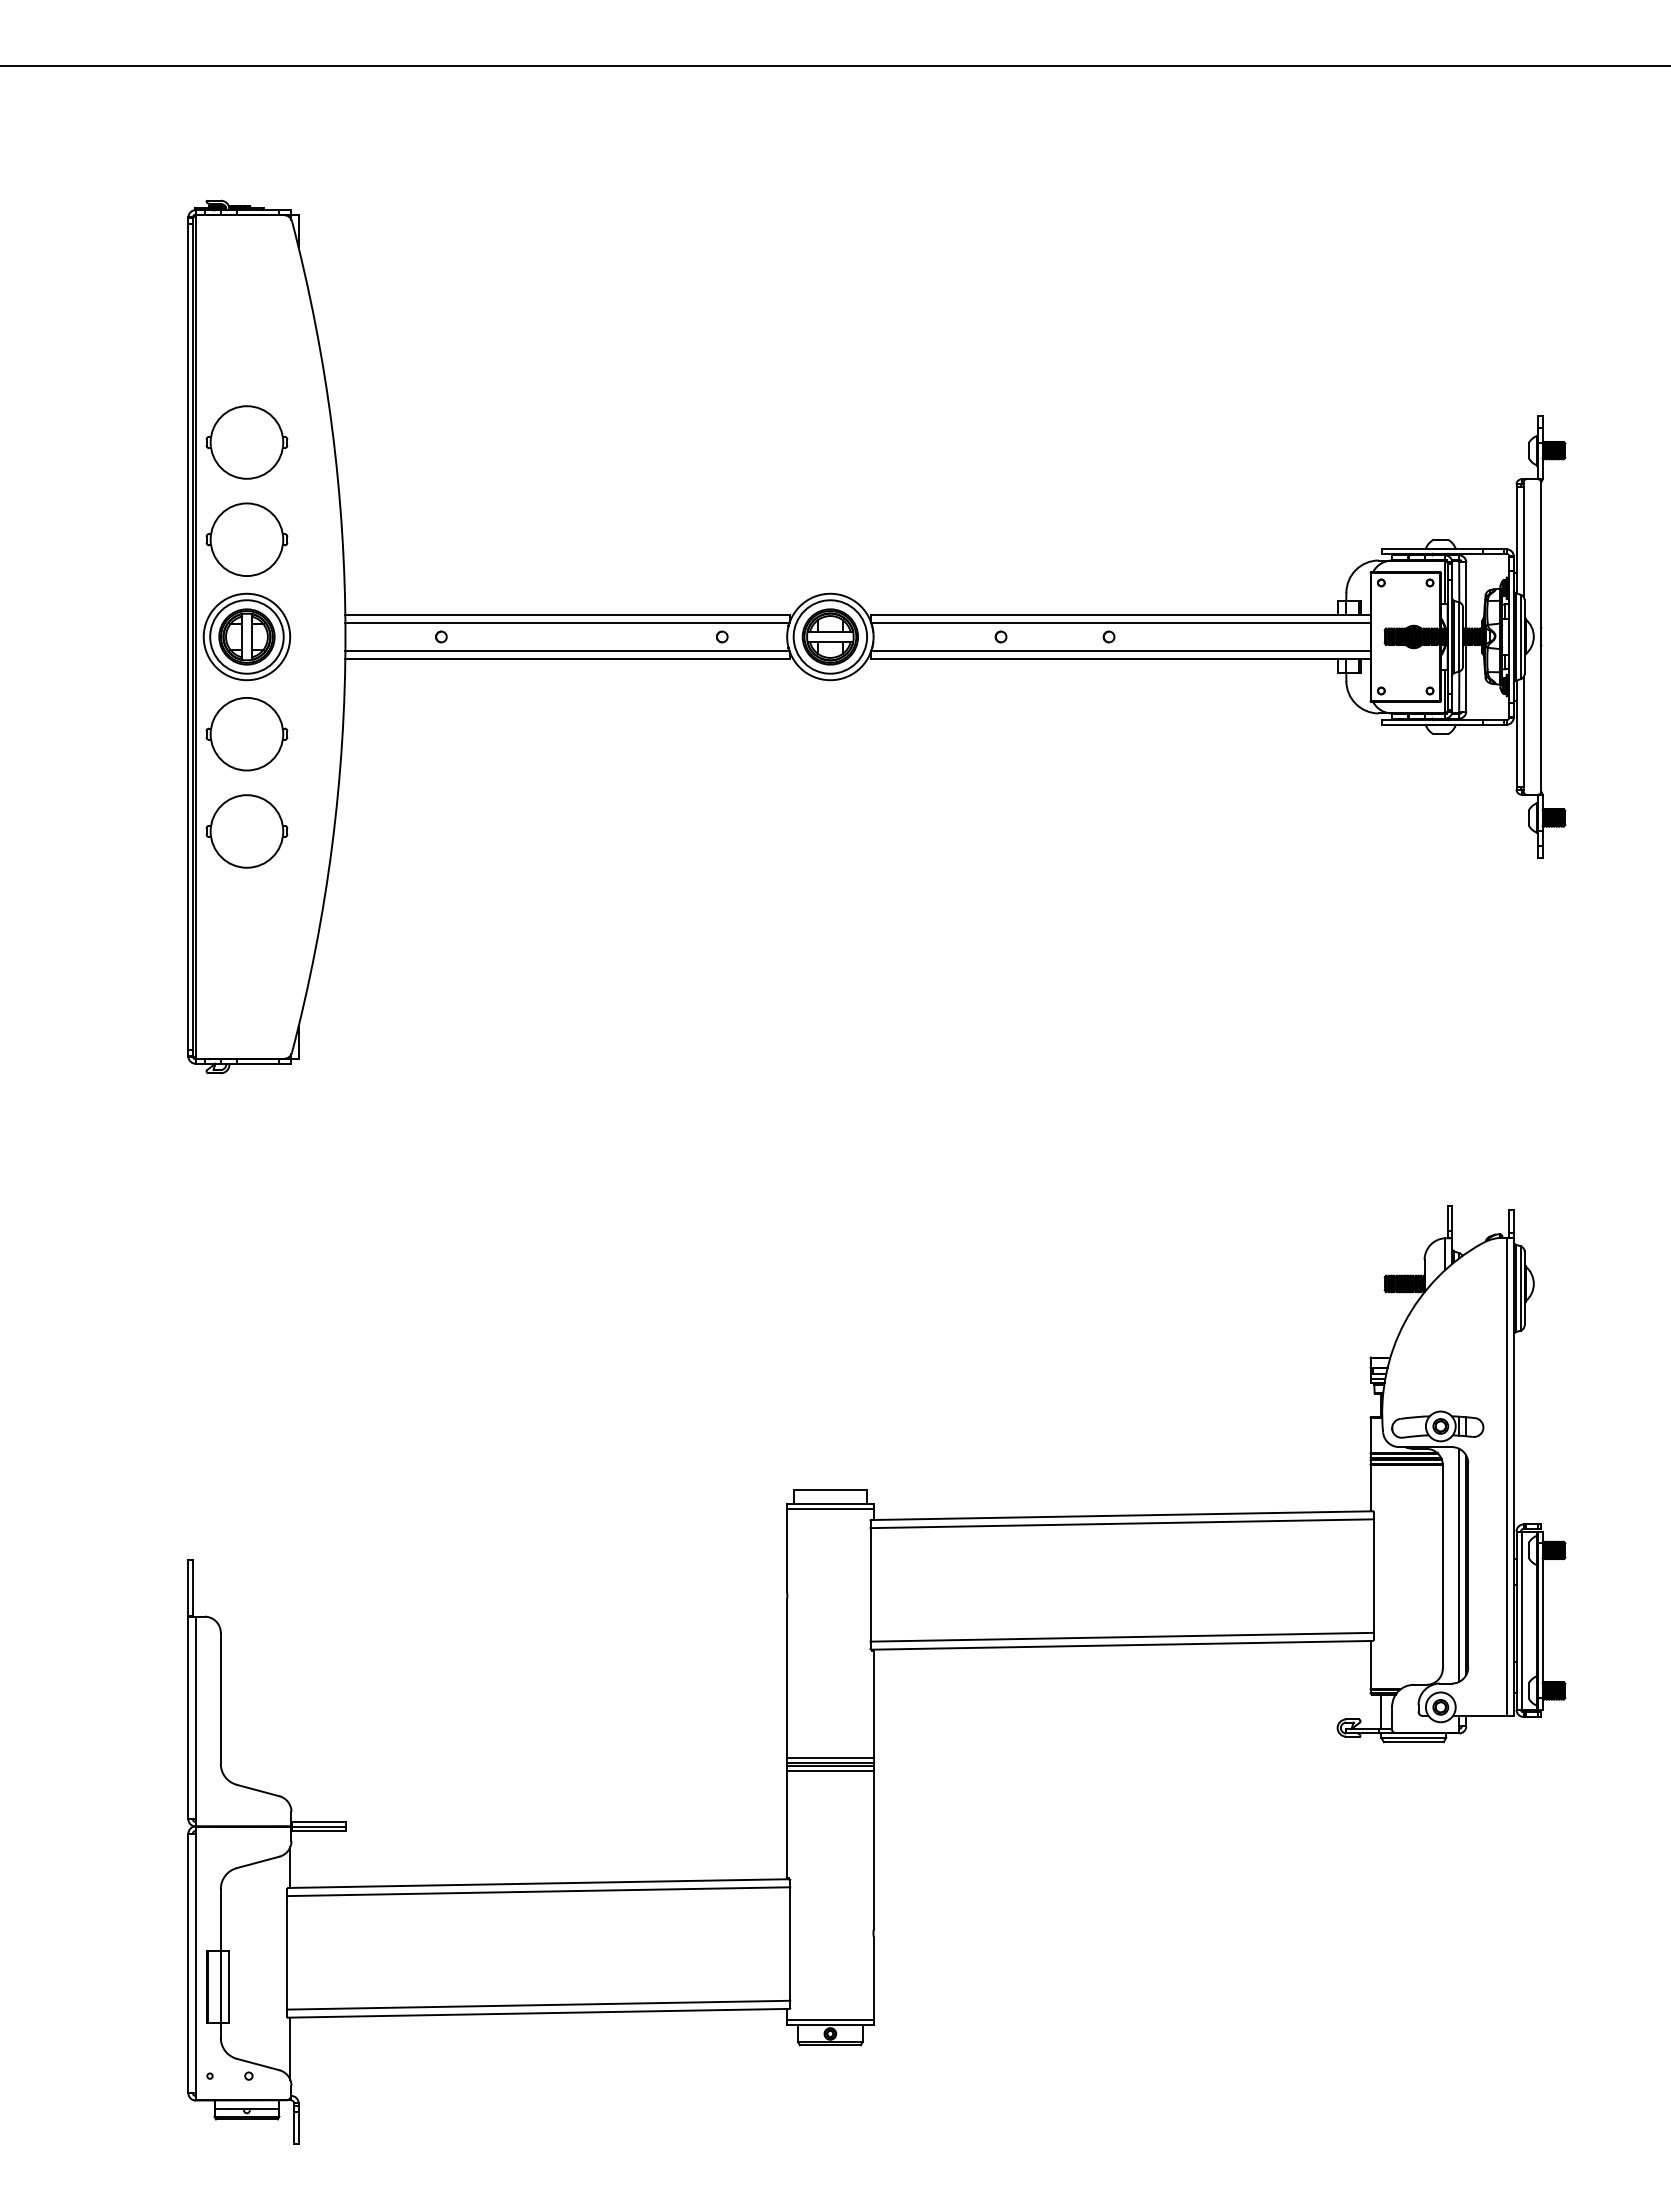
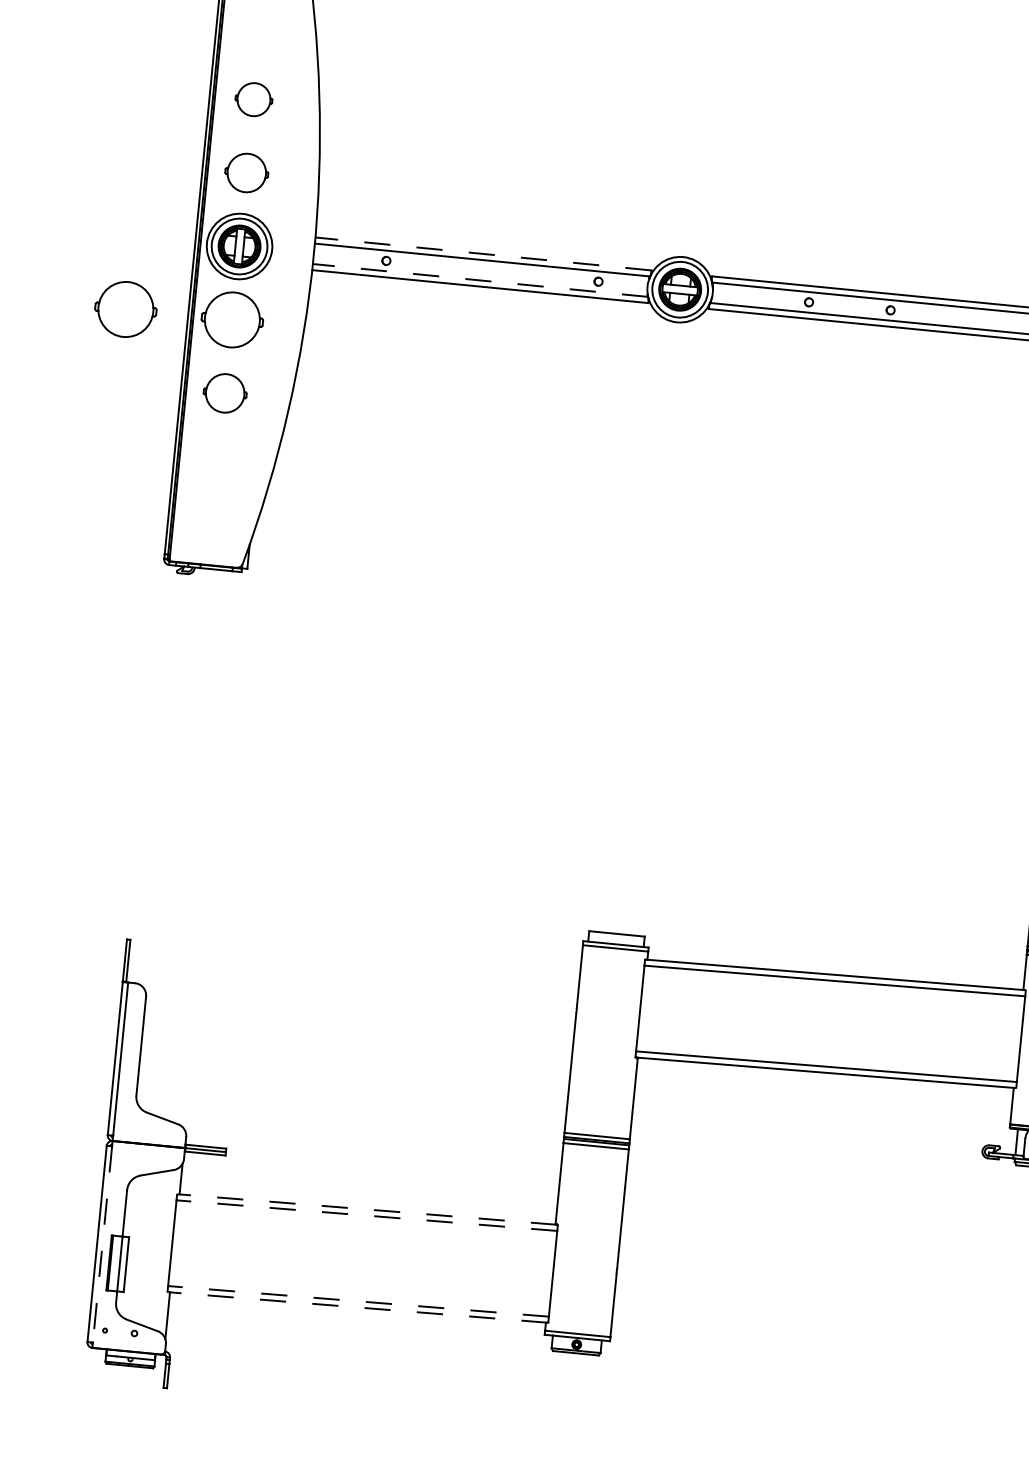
part: (246, 442) -> (253, 99), size x0.6
part: (246, 539) -> (246, 172), size x0.7
line: (567, 615) -> (483, 254), solid -> dashed
line: (567, 650) -> (480, 280), solid -> dashed
part: (105, 734) -> (125, 309), added
part: (246, 831) -> (224, 393), size x0.7
line: (538, 1883) -> (367, 1209), solid -> dashed
line: (538, 1891) -> (366, 1215), solid -> dashed
line: (195, 1963) -> (102, 1244), solid -> dashed
line: (538, 2005) -> (358, 1301), solid -> dashed
line: (538, 2013) -> (357, 1307), solid -> dashed

